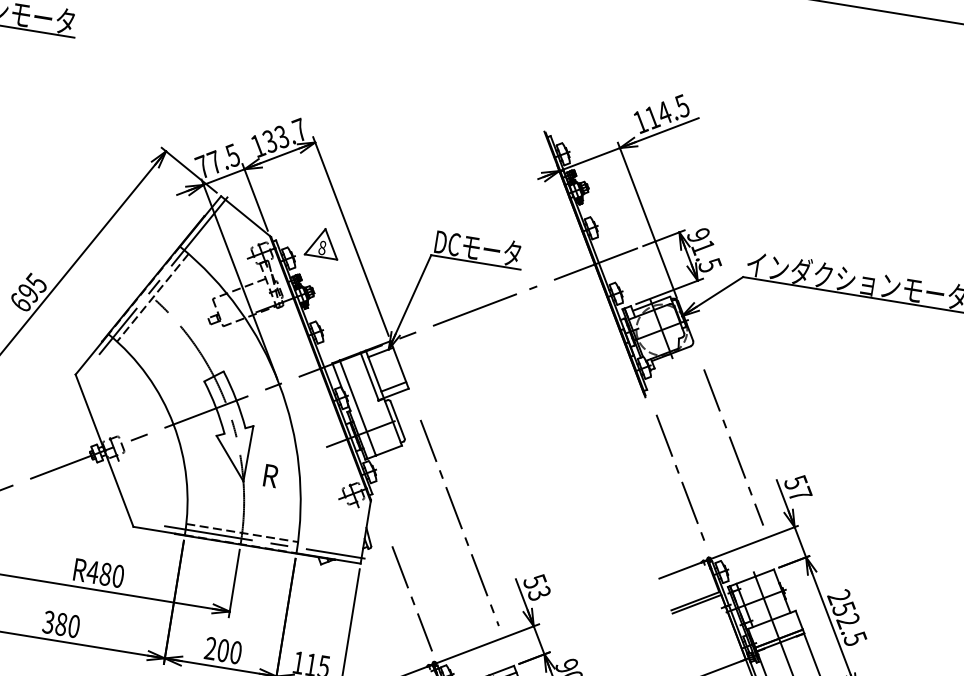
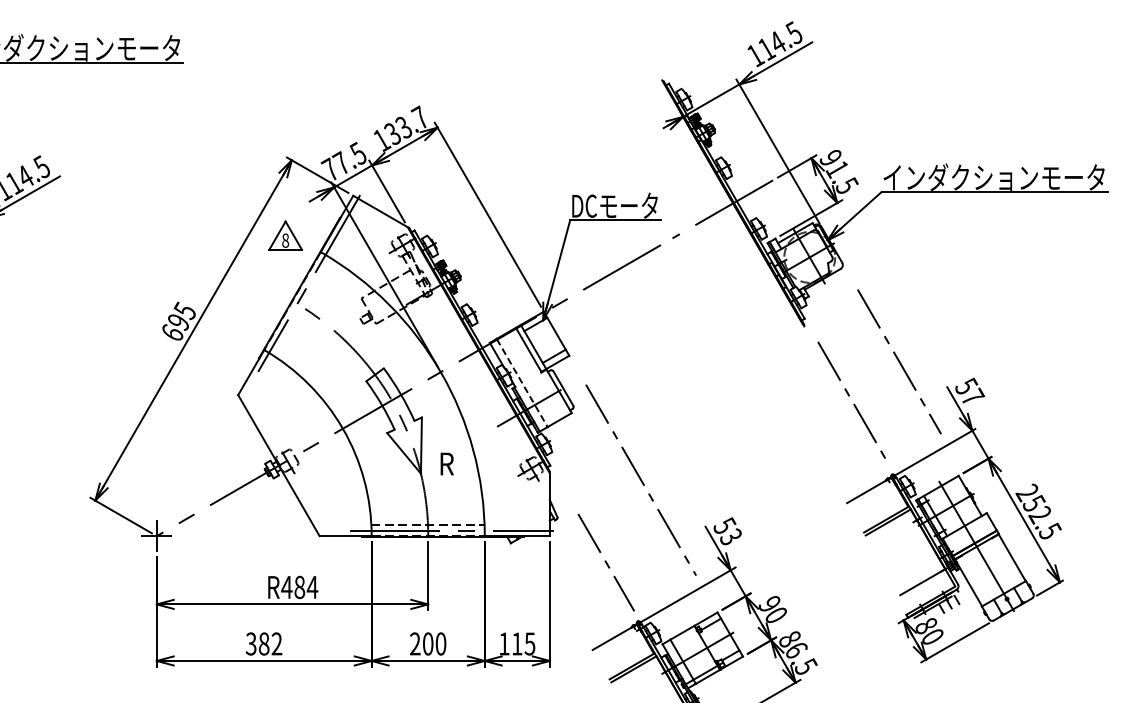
part: (323, 242) -> (285, 235), moved
line: (152, 297) -> (301, 306), removed
line: (358, 407) -> (522, 382), solid -> dashed
text: (118, 576) -> (312, 587), R480 -> R484
text: (73, 625) -> (276, 643), 380 -> 382

